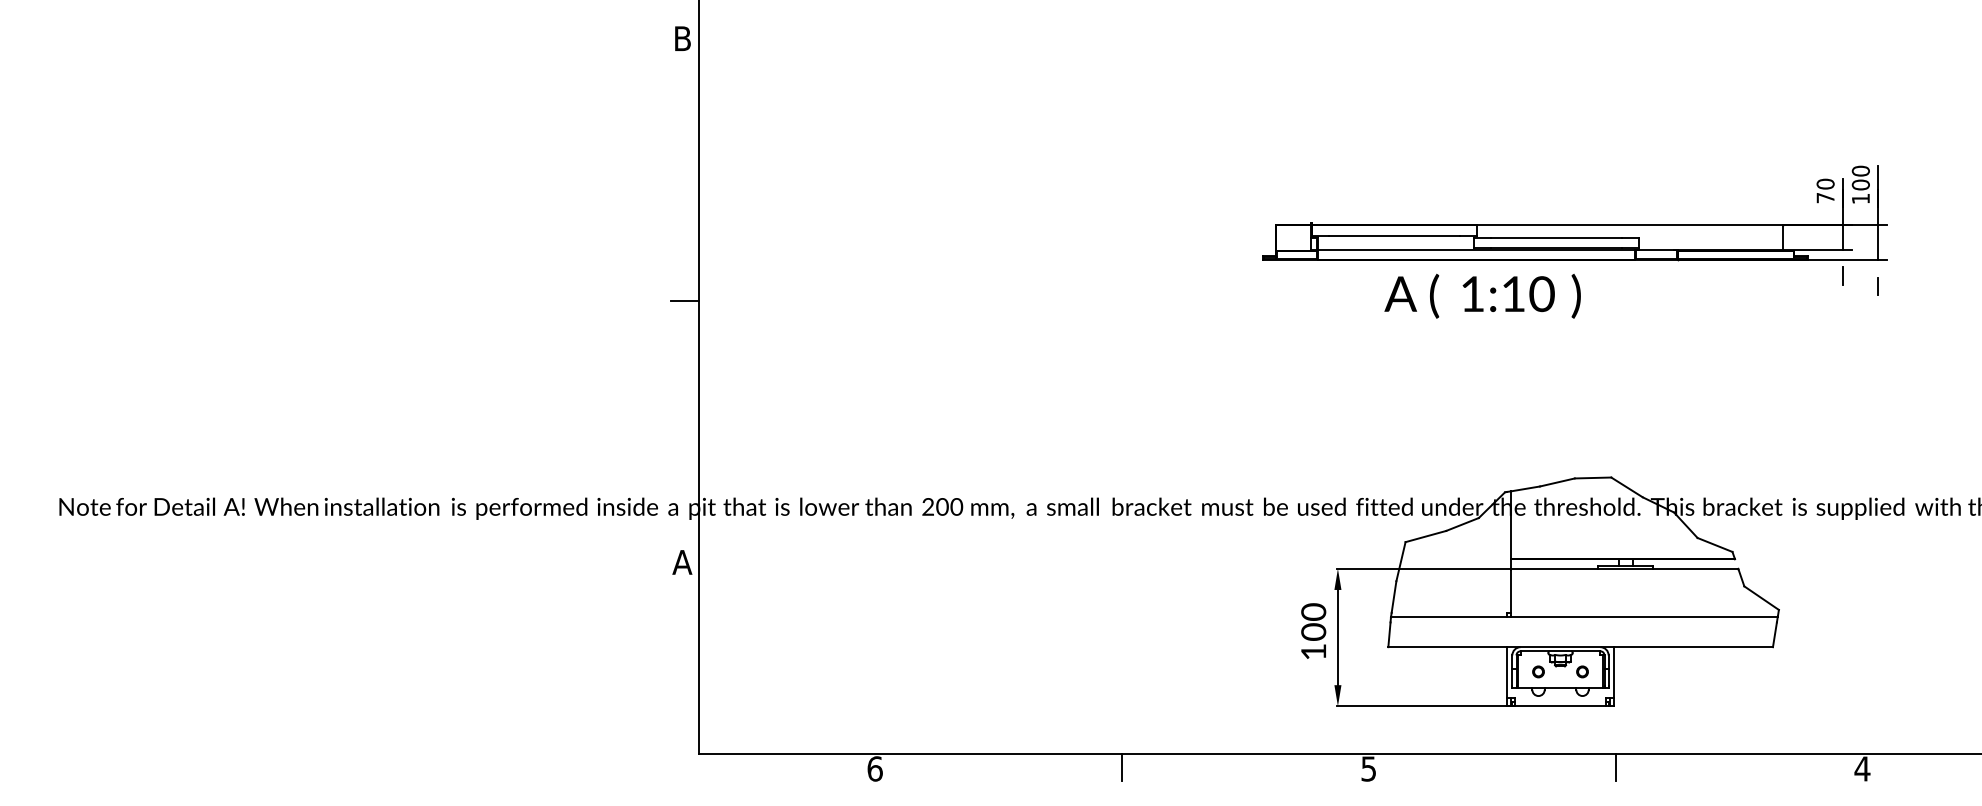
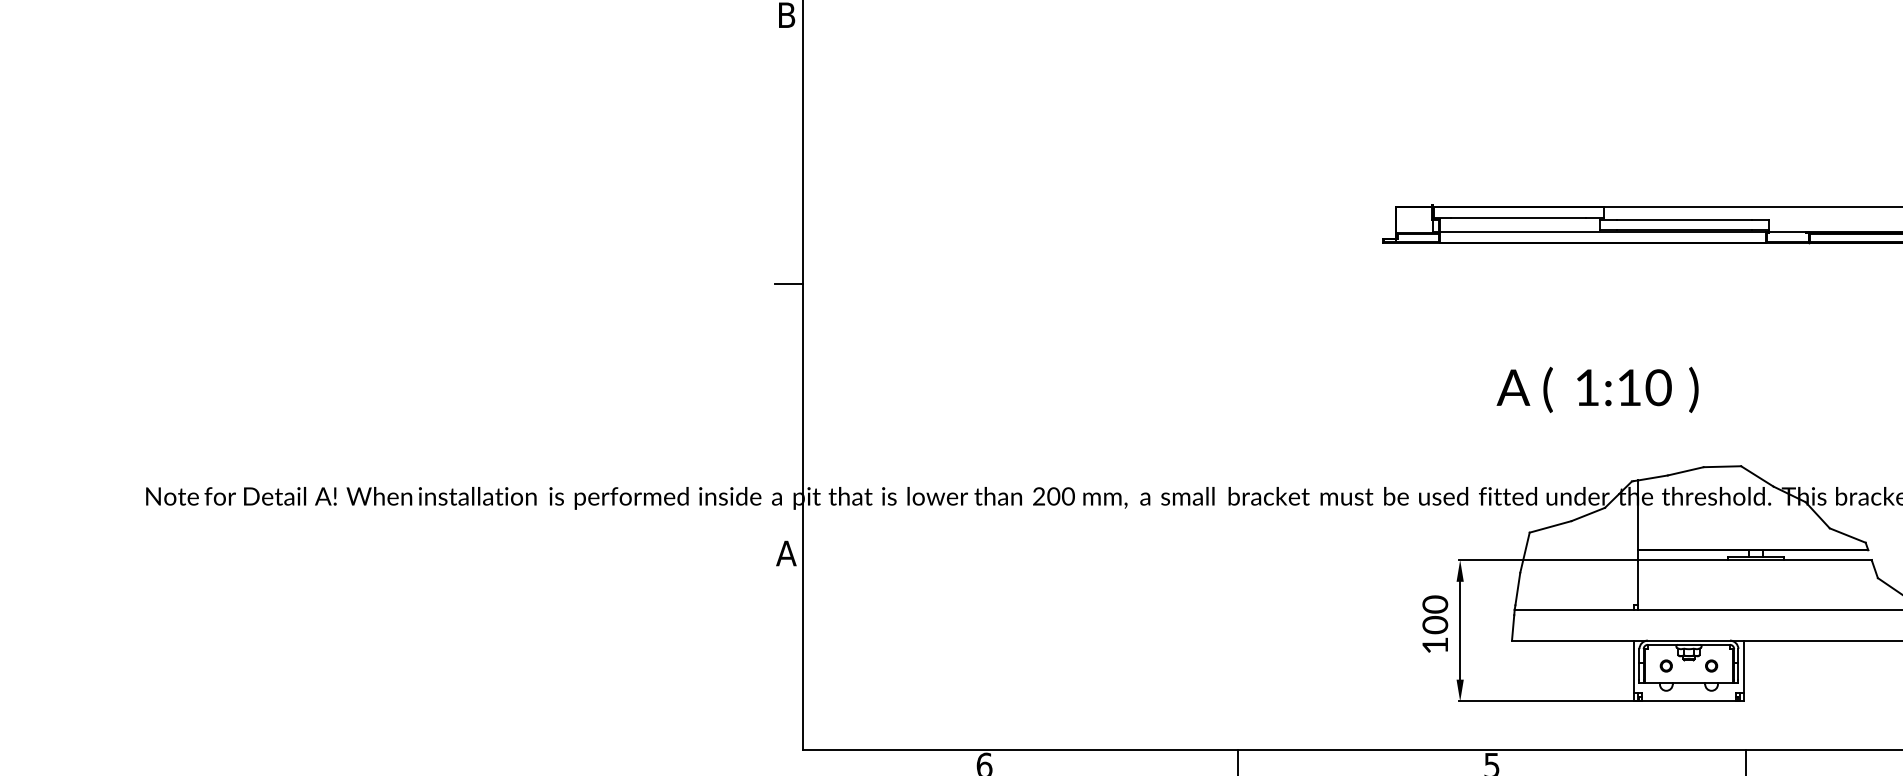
text: (1482, 295) -> (1597, 389), moved

